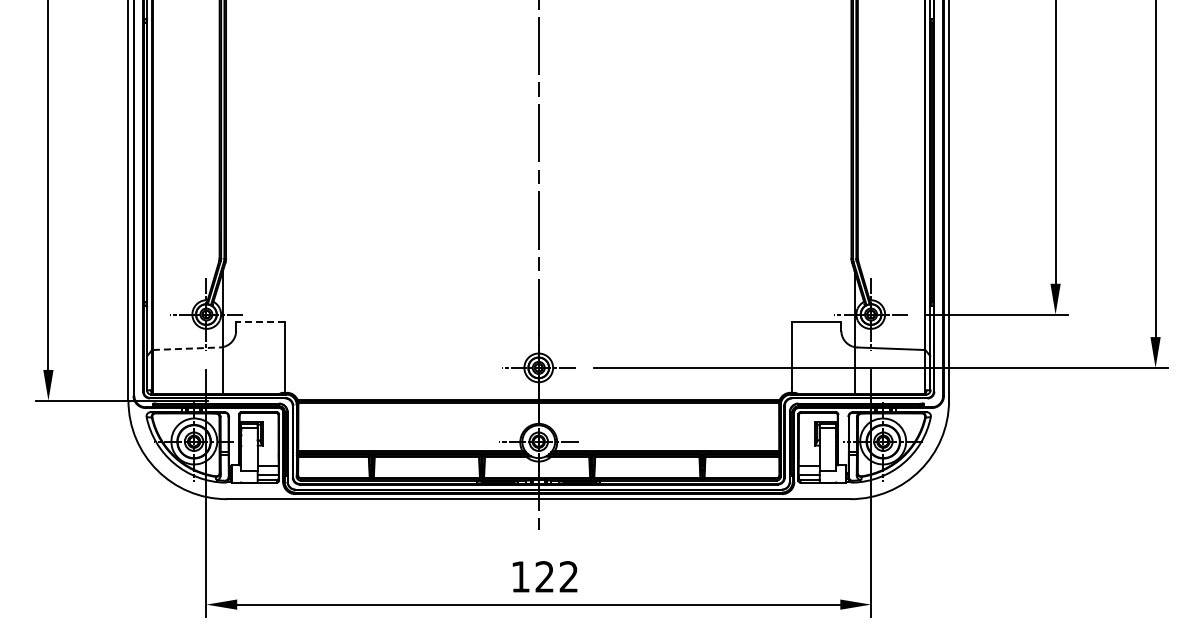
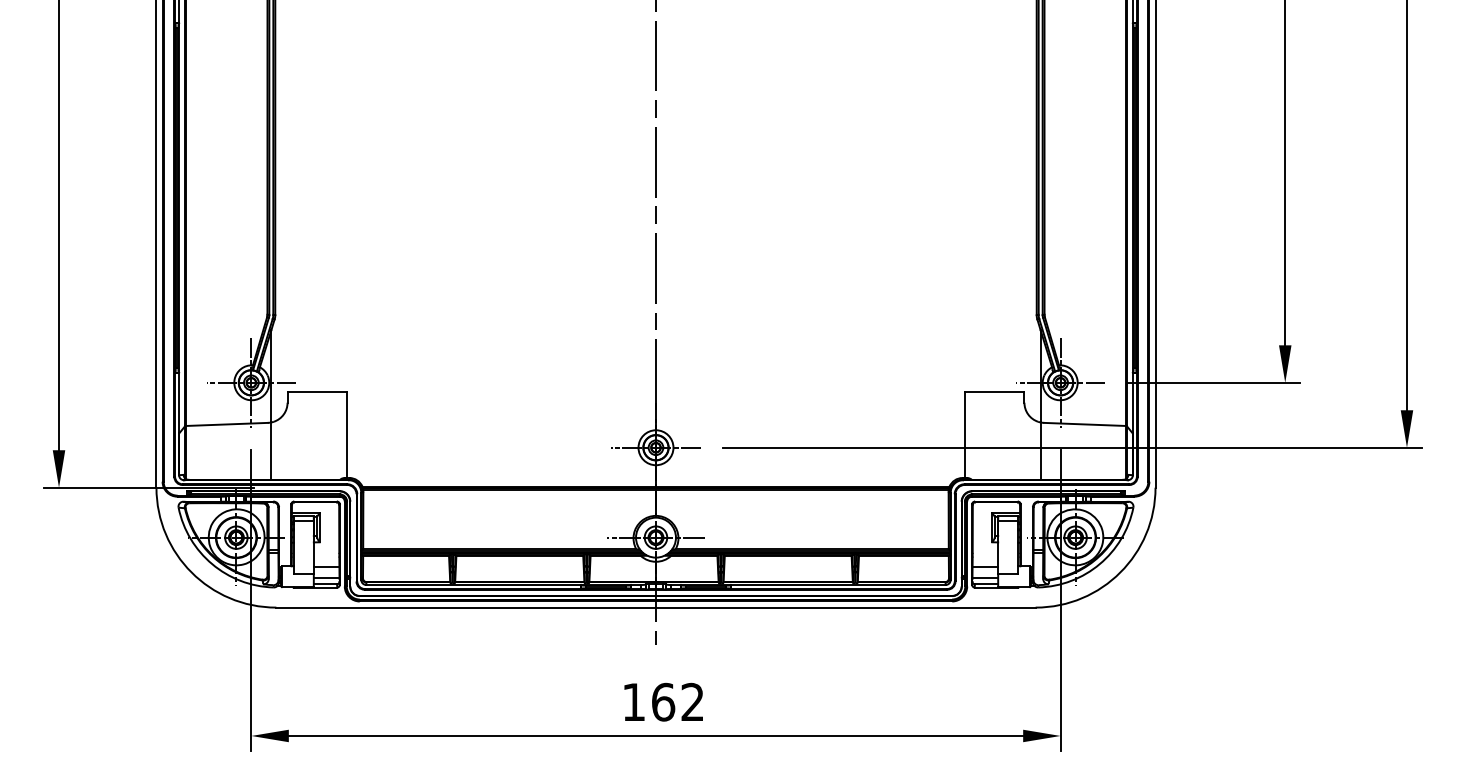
line: (260, 322) -> (317, 392), dashed -> solid
line: (186, 348) -> (227, 424), dashed -> solid
text: (544, 576) -> (662, 701), 122 -> 162

